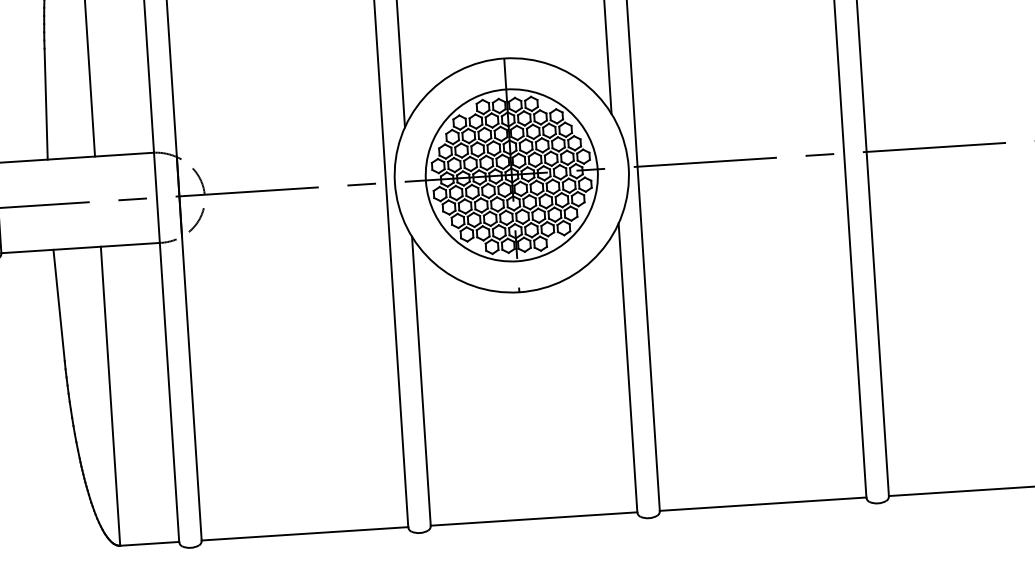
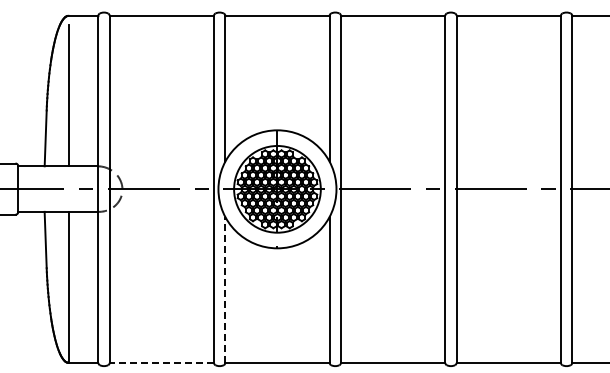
line: (421, 380) -> (225, 289), solid -> dashed
line: (304, 533) -> (161, 362), solid -> dashed

